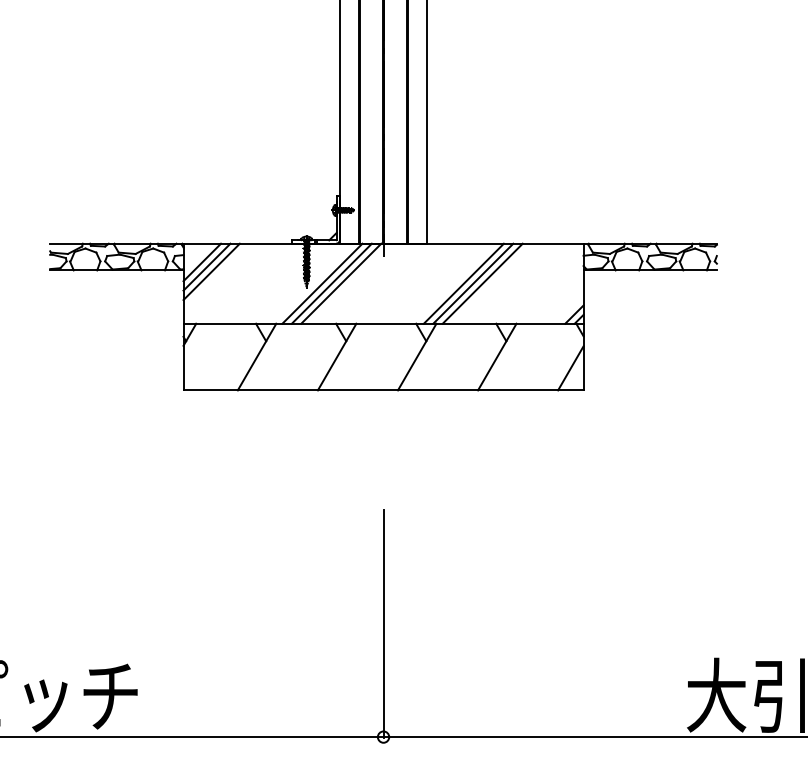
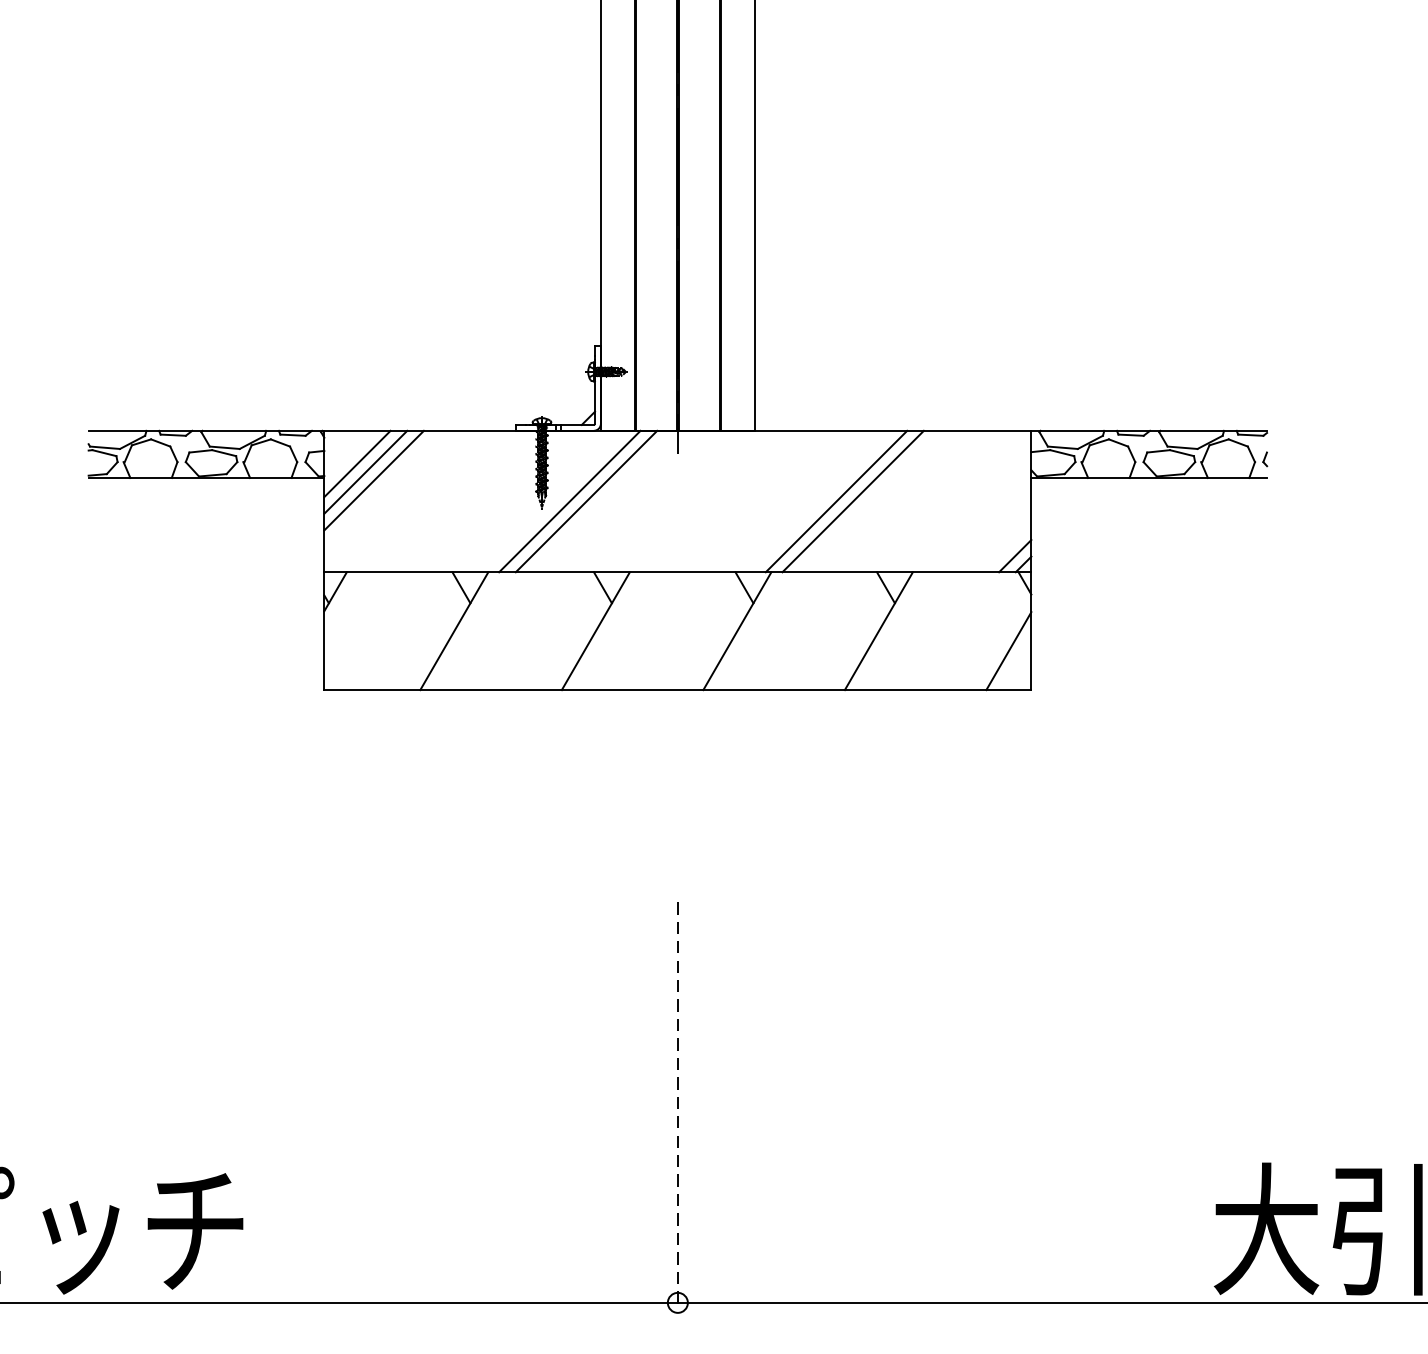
line: (341, 283) -> (603, 501), removed
line: (463, 283) -> (819, 501), removed
line: (383, 624) -> (677, 1103), solid -> dashed

